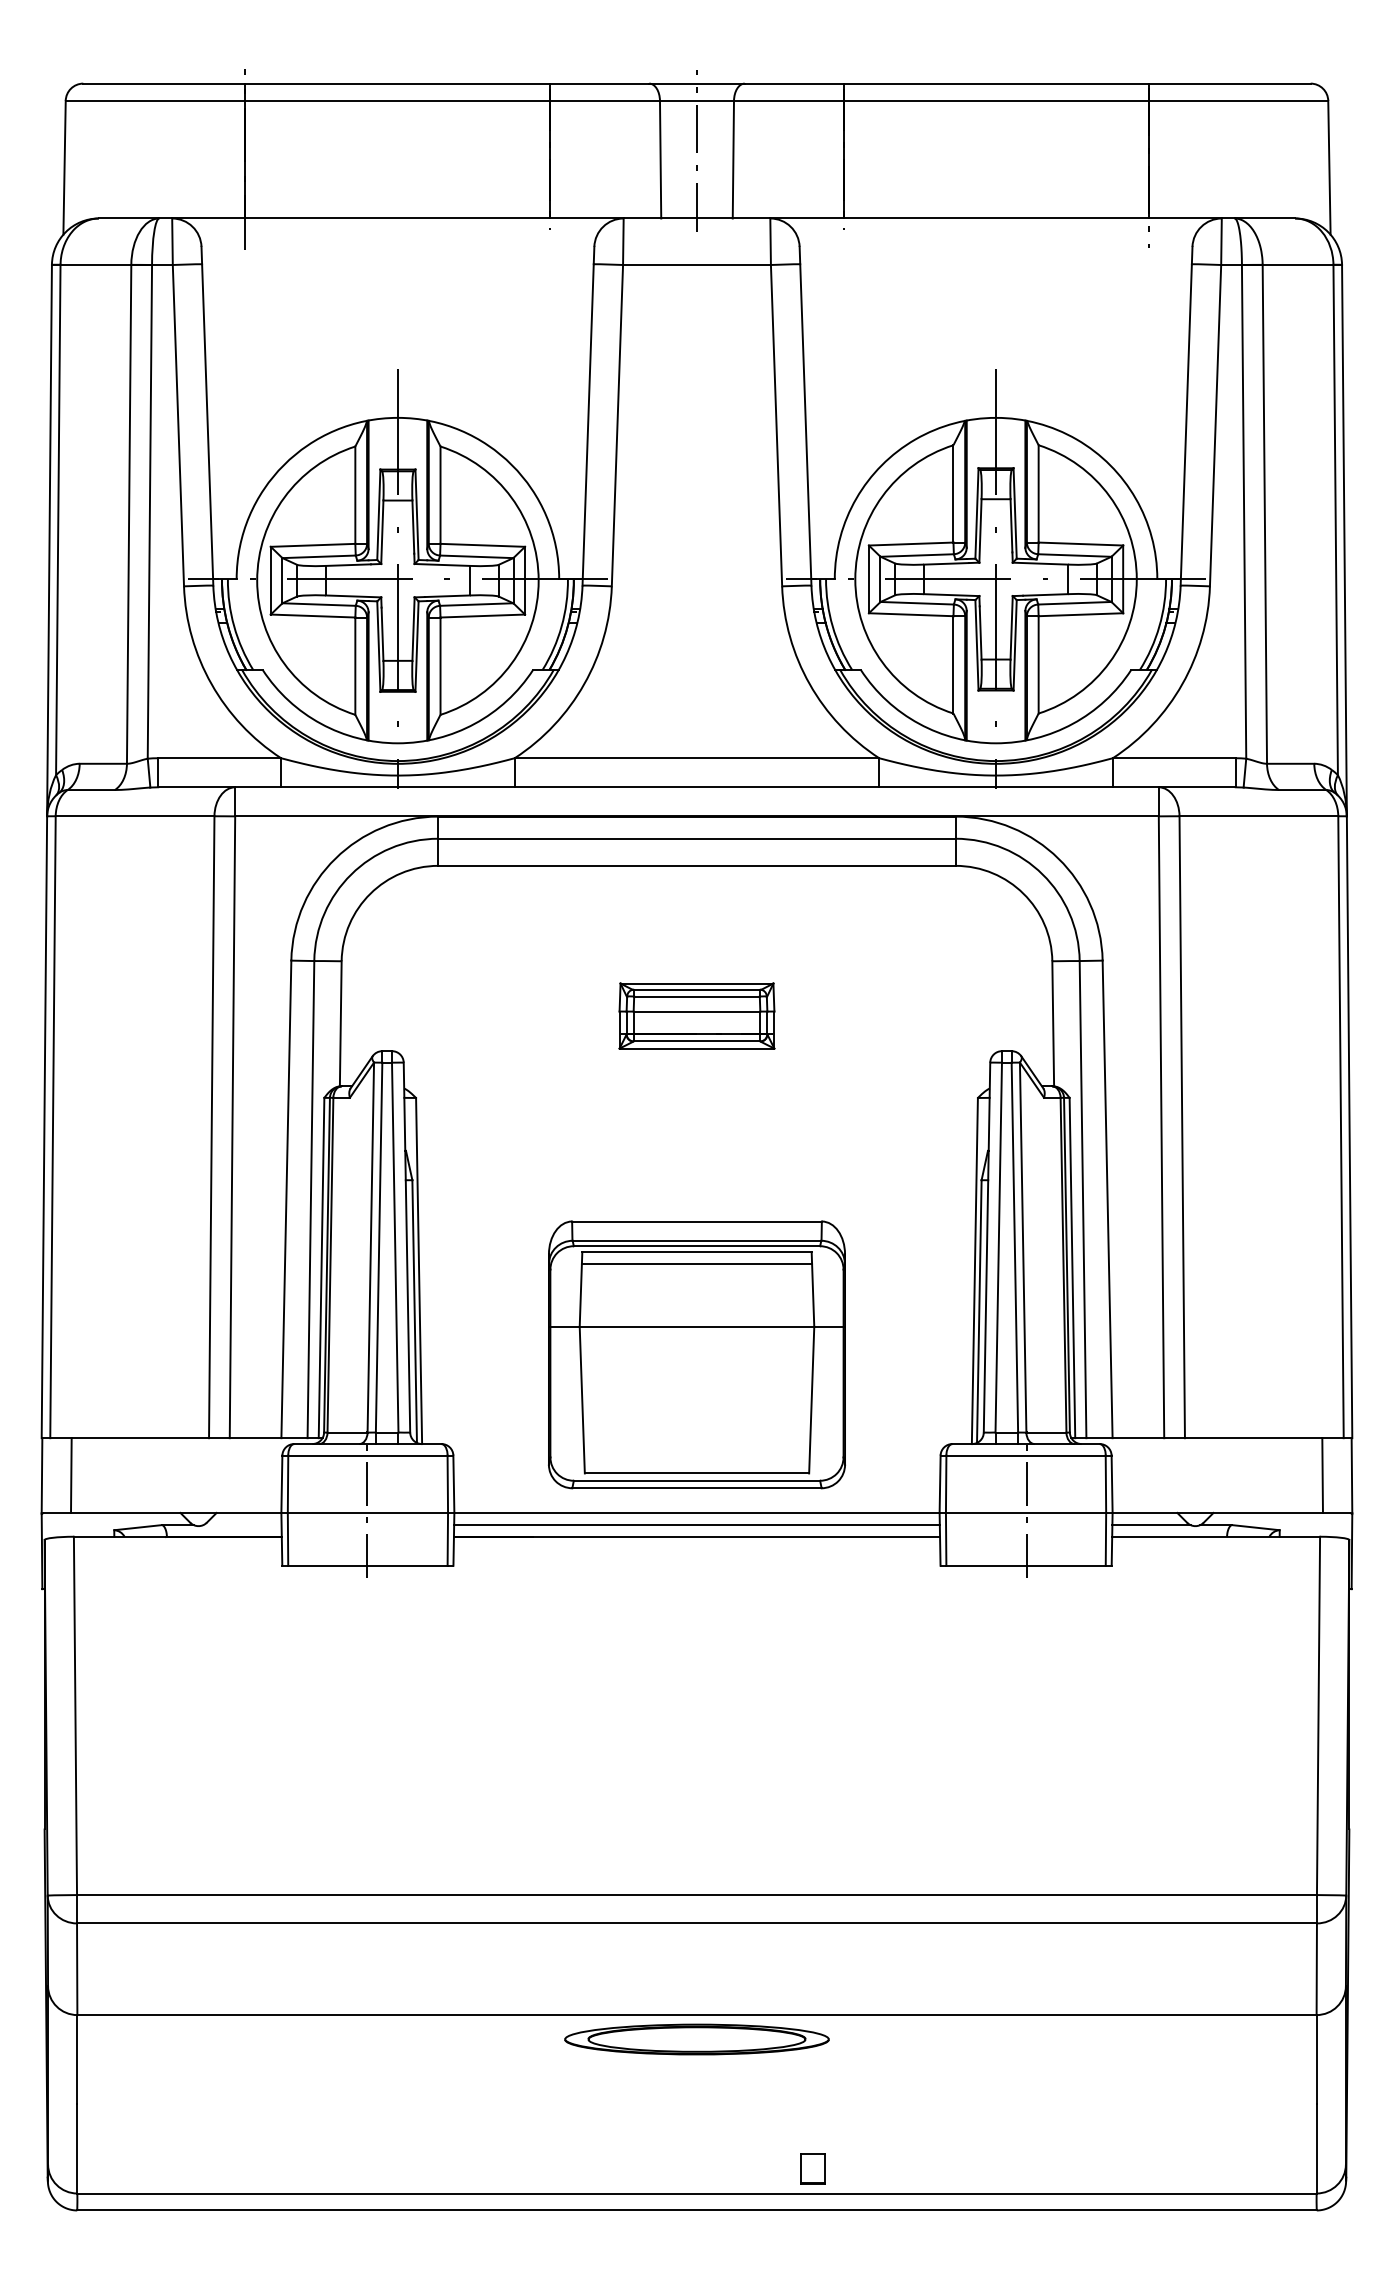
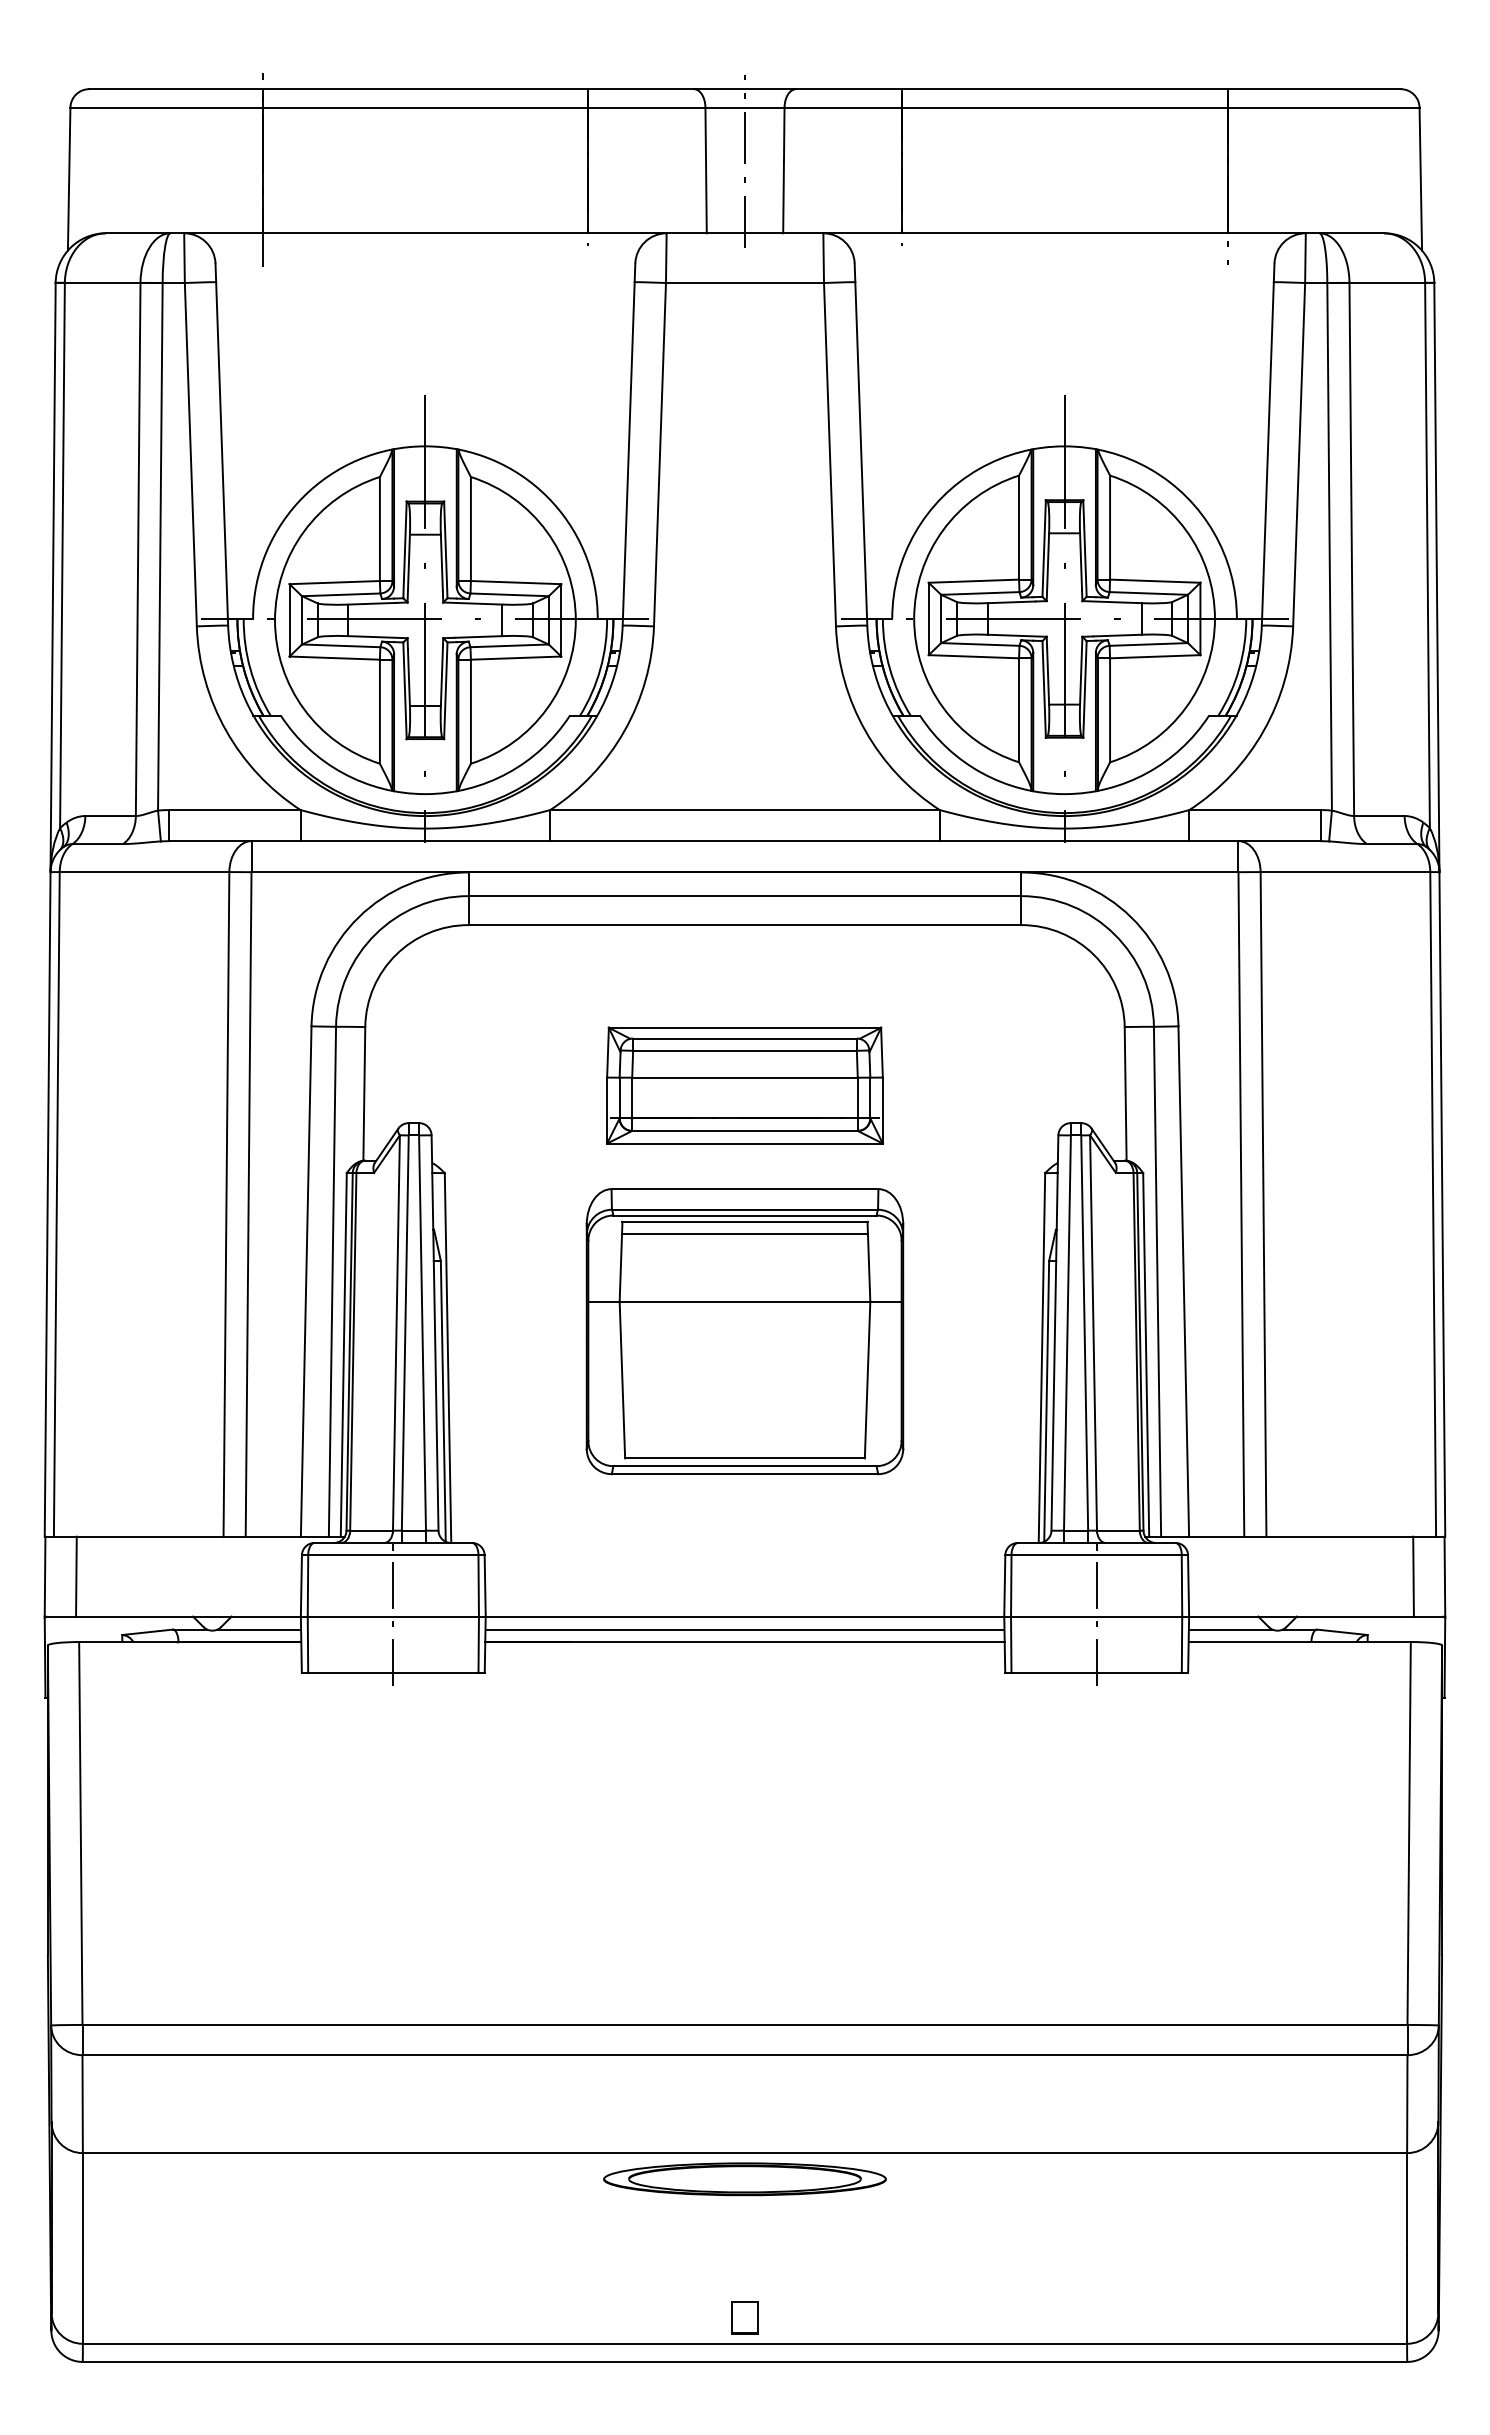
part: (696, 1015) -> (744, 1085), size x1.67
part: (696, 1354) -> (744, 1331), moved
line: (242, 1525) -> (259, 1629), added
part: (812, 2168) -> (744, 2317), moved

